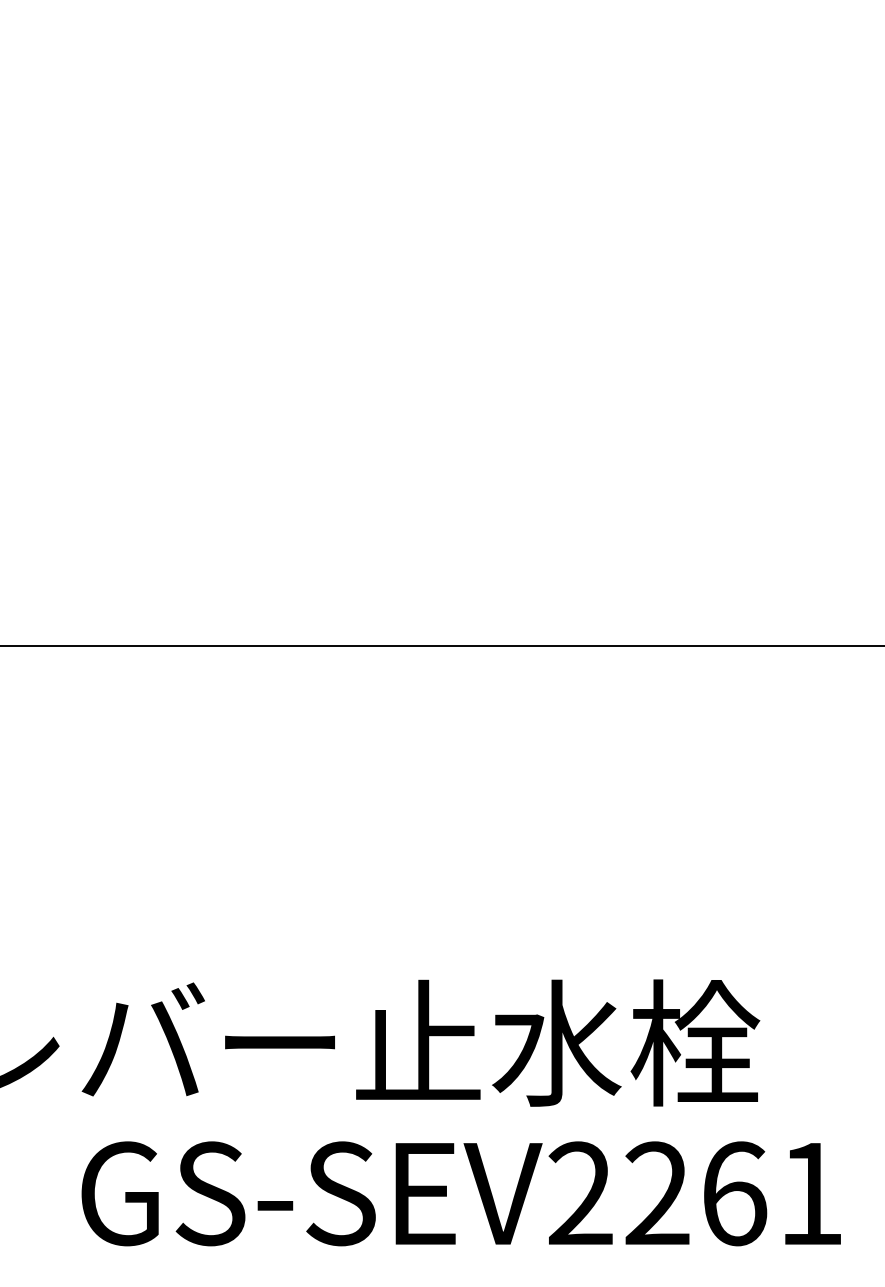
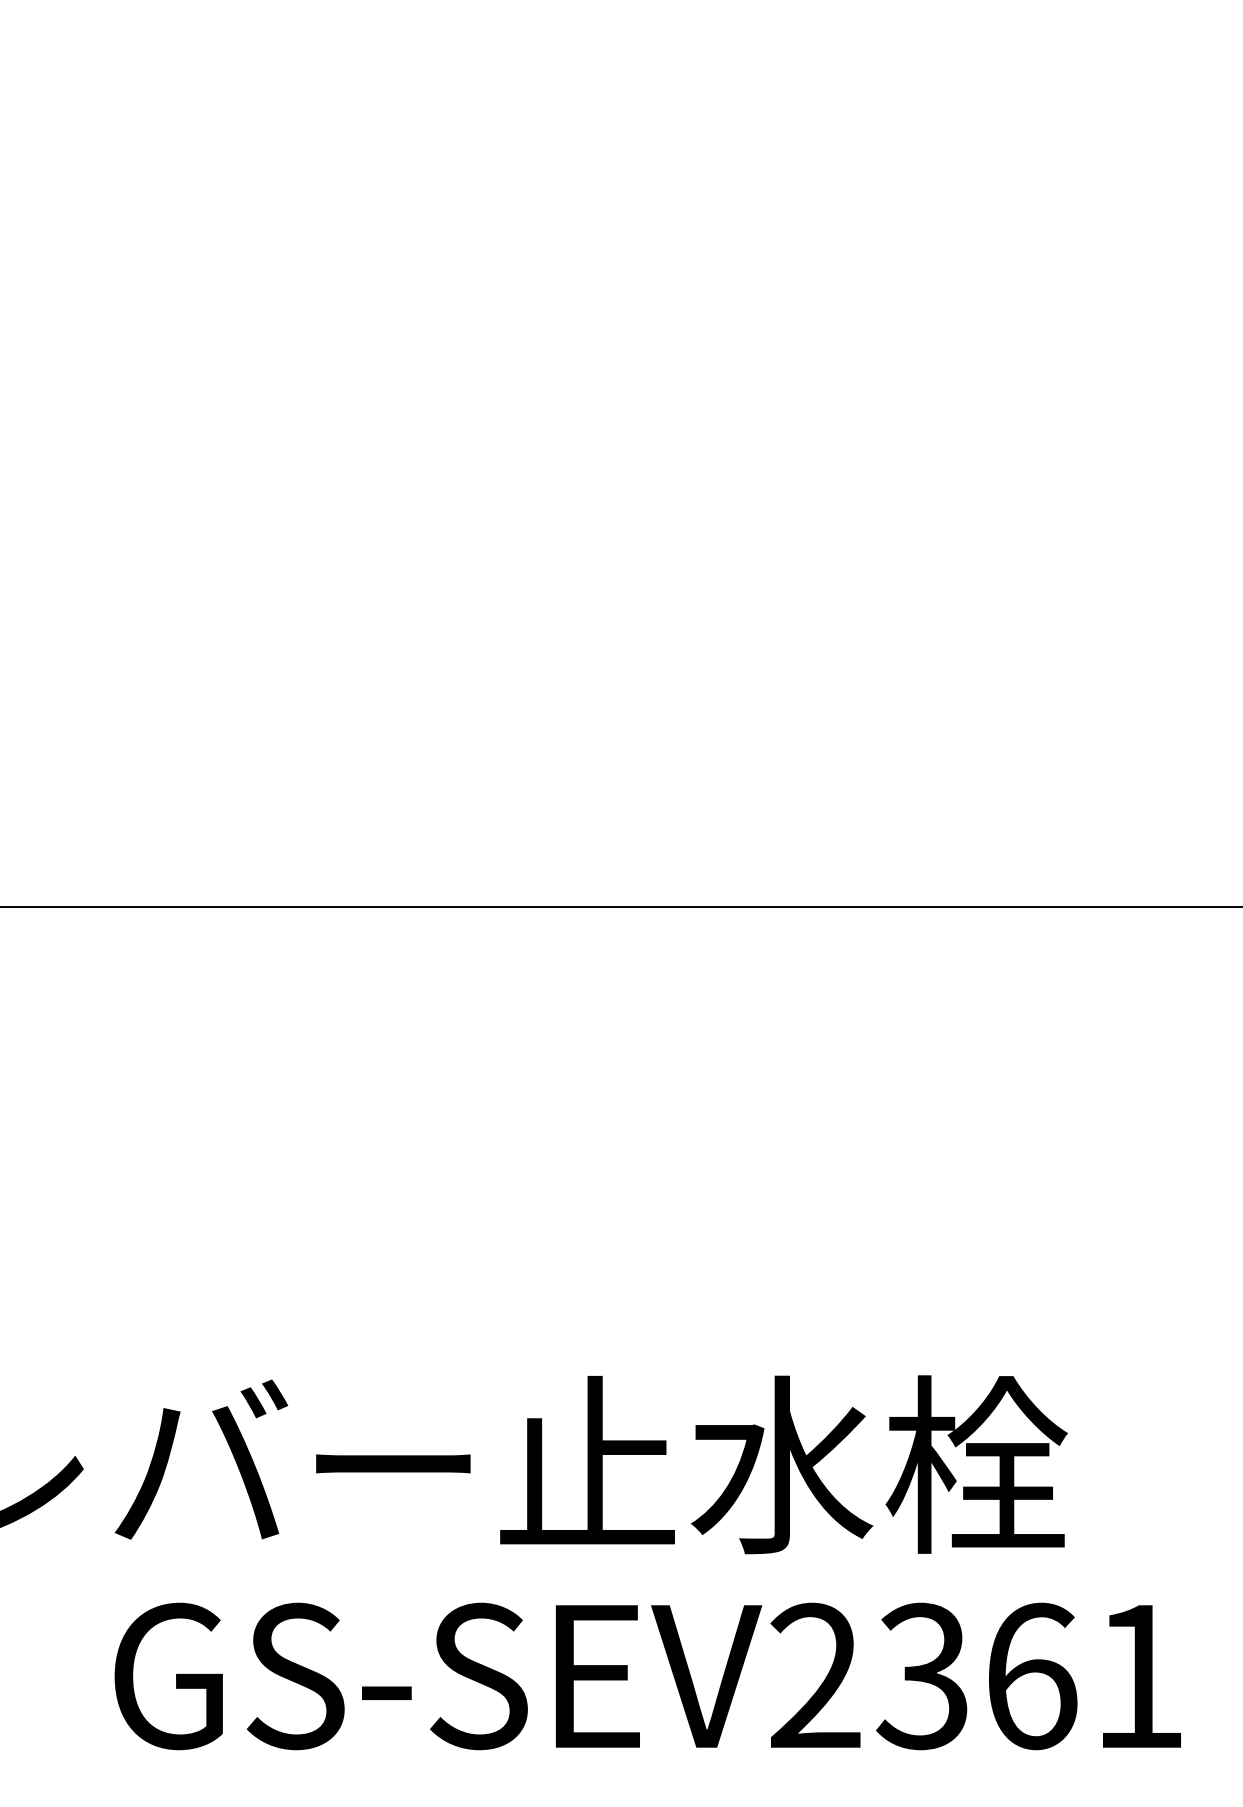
text: (656, 1193) -> (922, 1676), GS-SEV2261 -> GS-SEV2361

